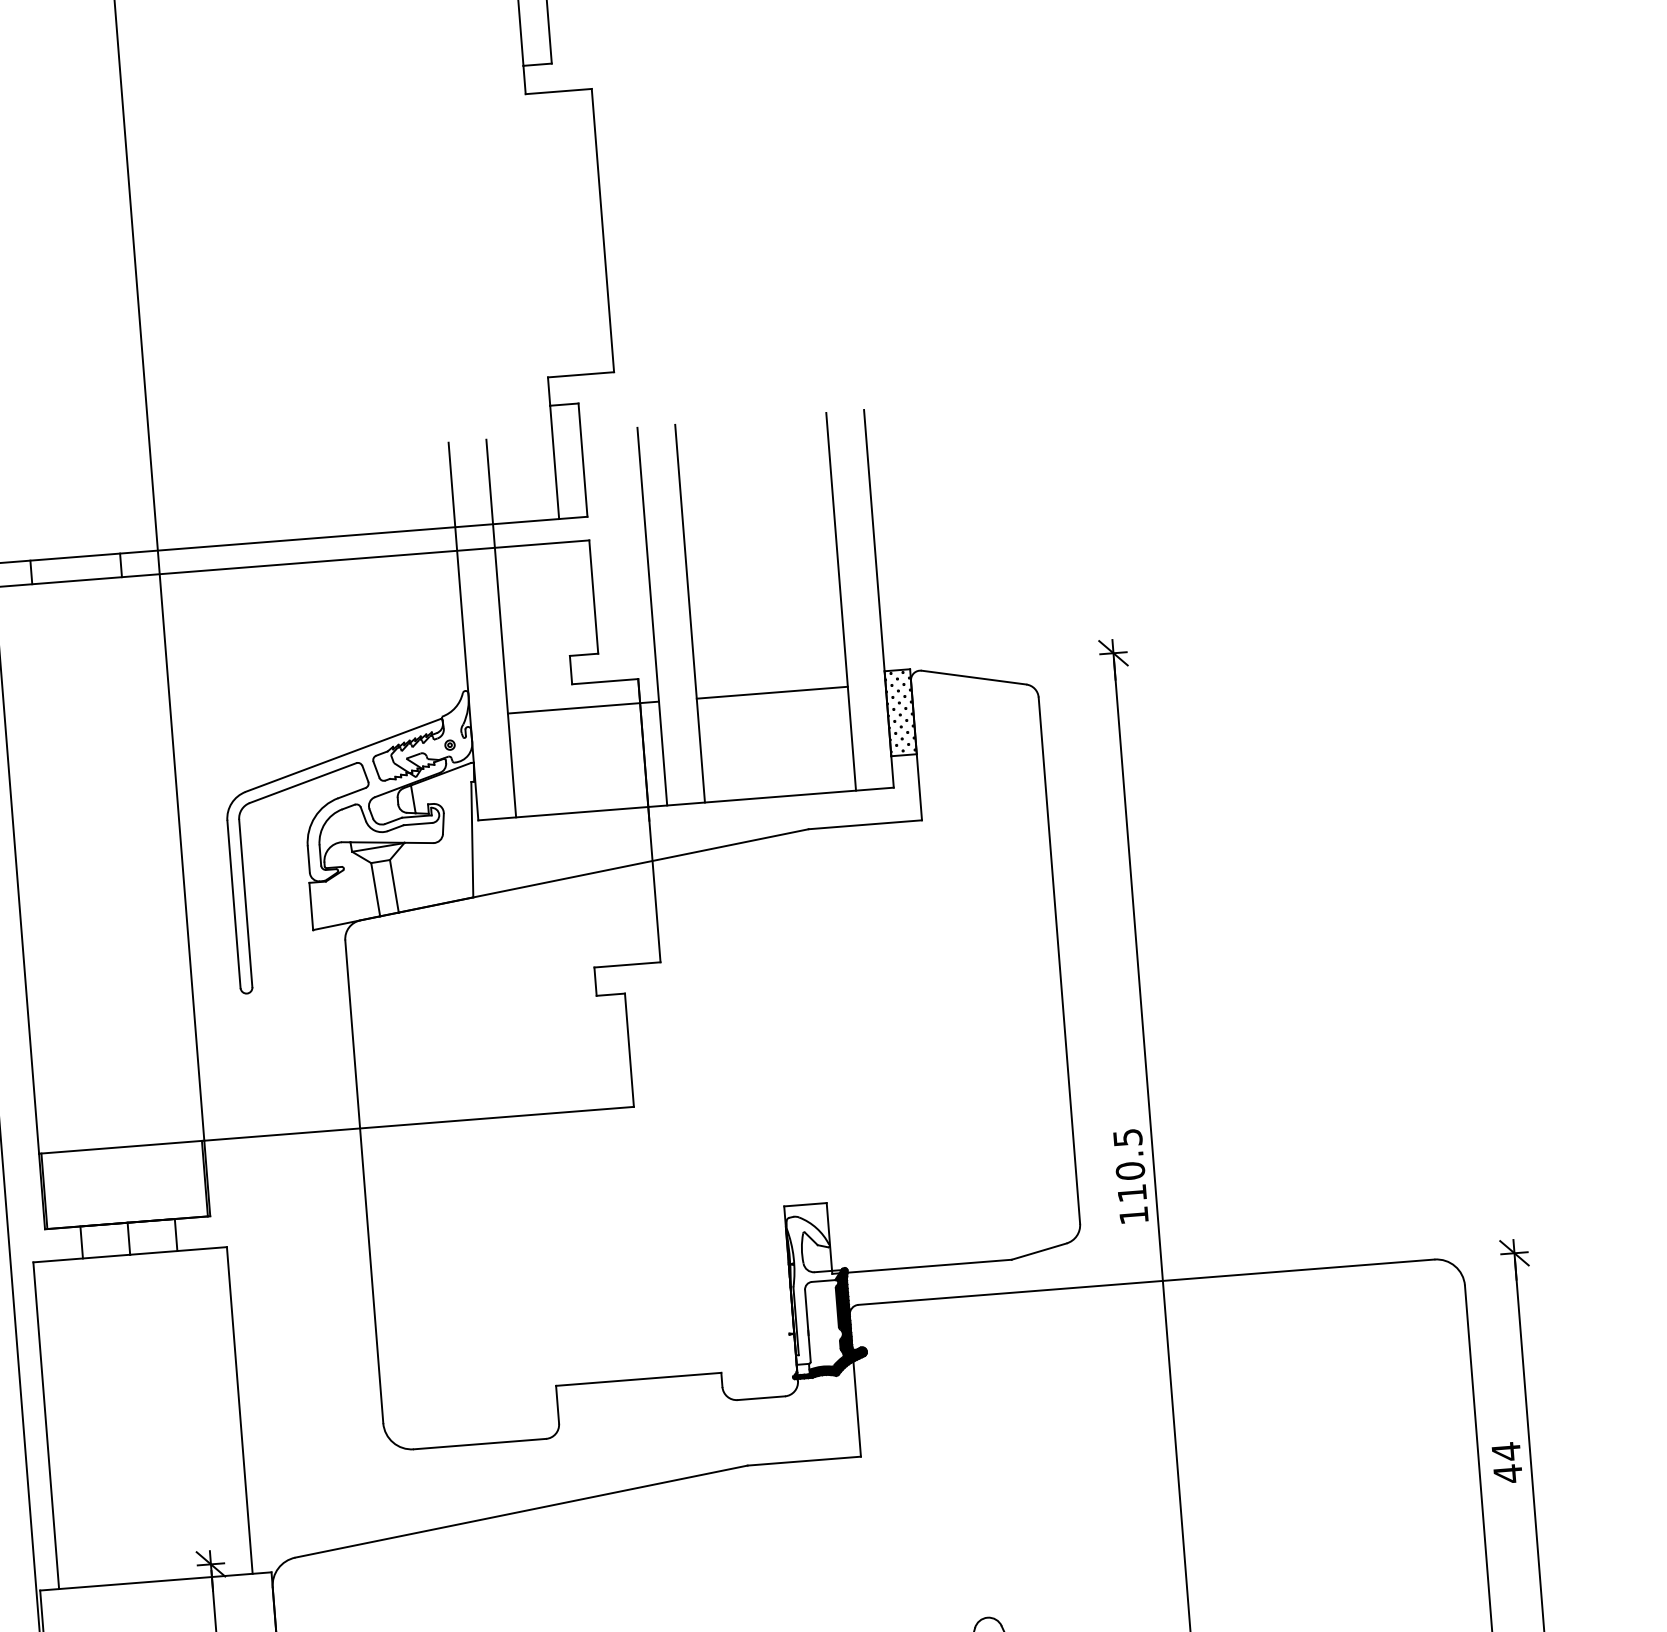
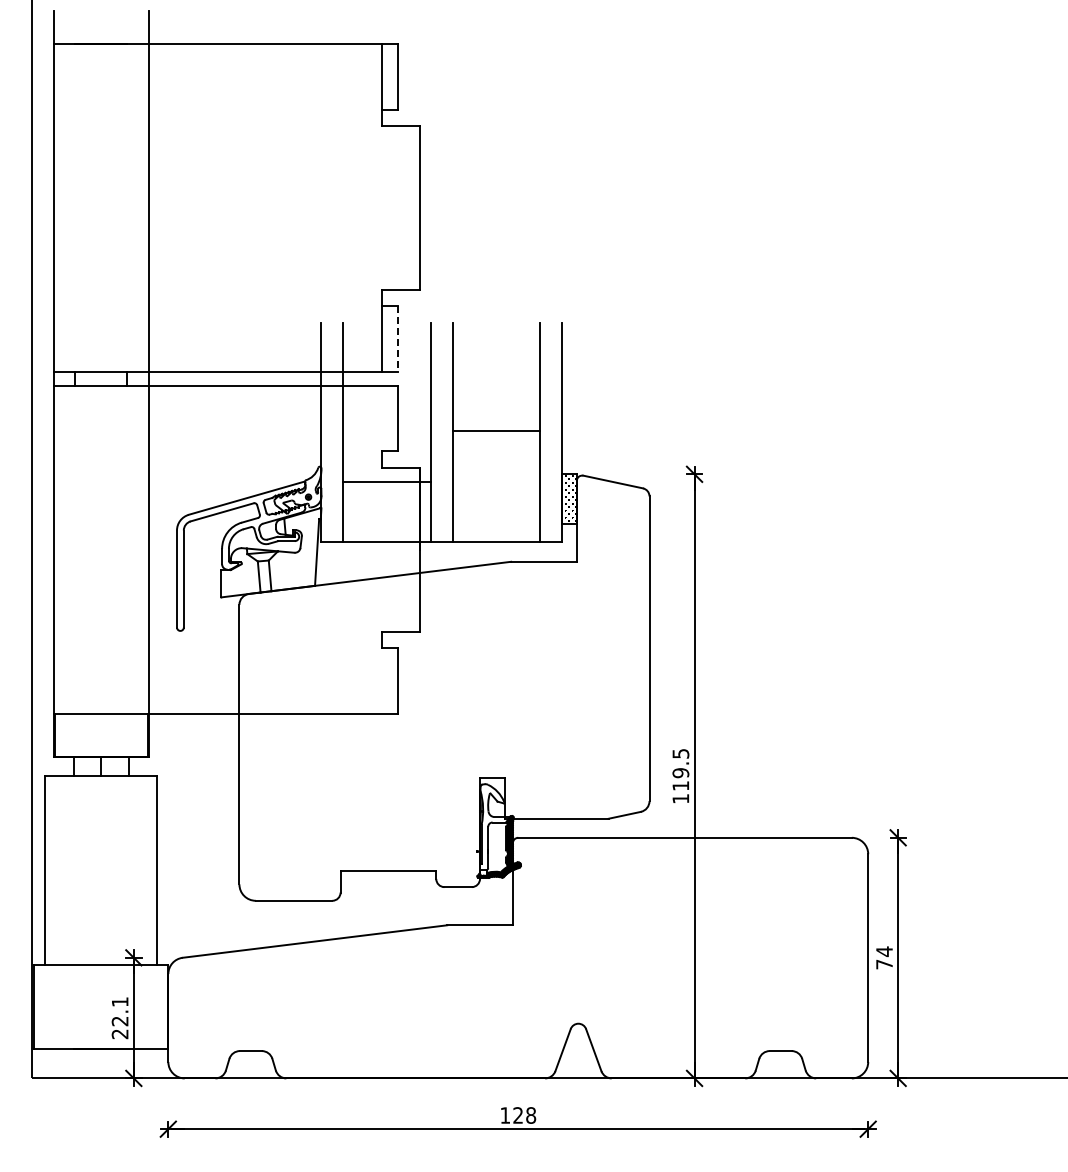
line: (582, 460) -> (397, 339), solid -> dashed
line: (772, 692) -> (496, 430), moved
text: (1129, 1171) -> (680, 773), 110.5 -> 119.5
text: (1508, 1473) -> (884, 964), 44 -> 74

